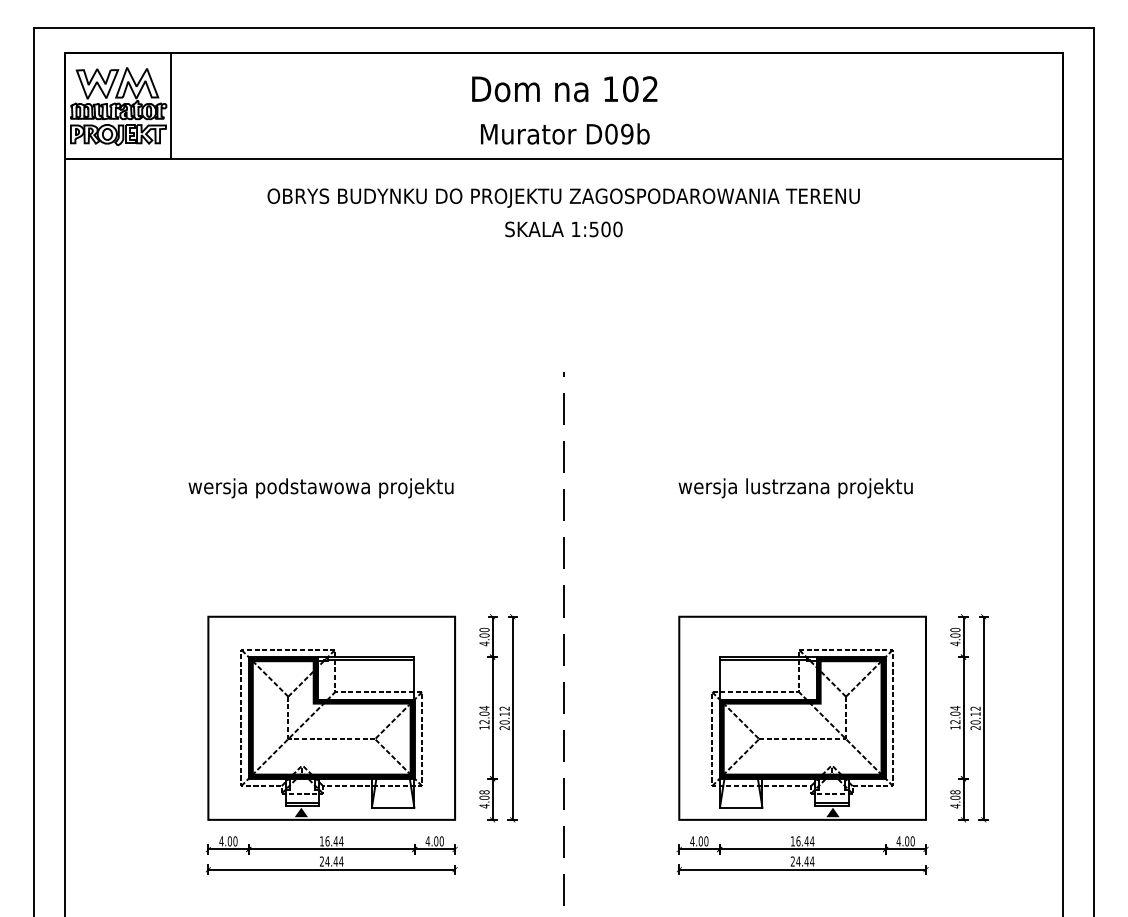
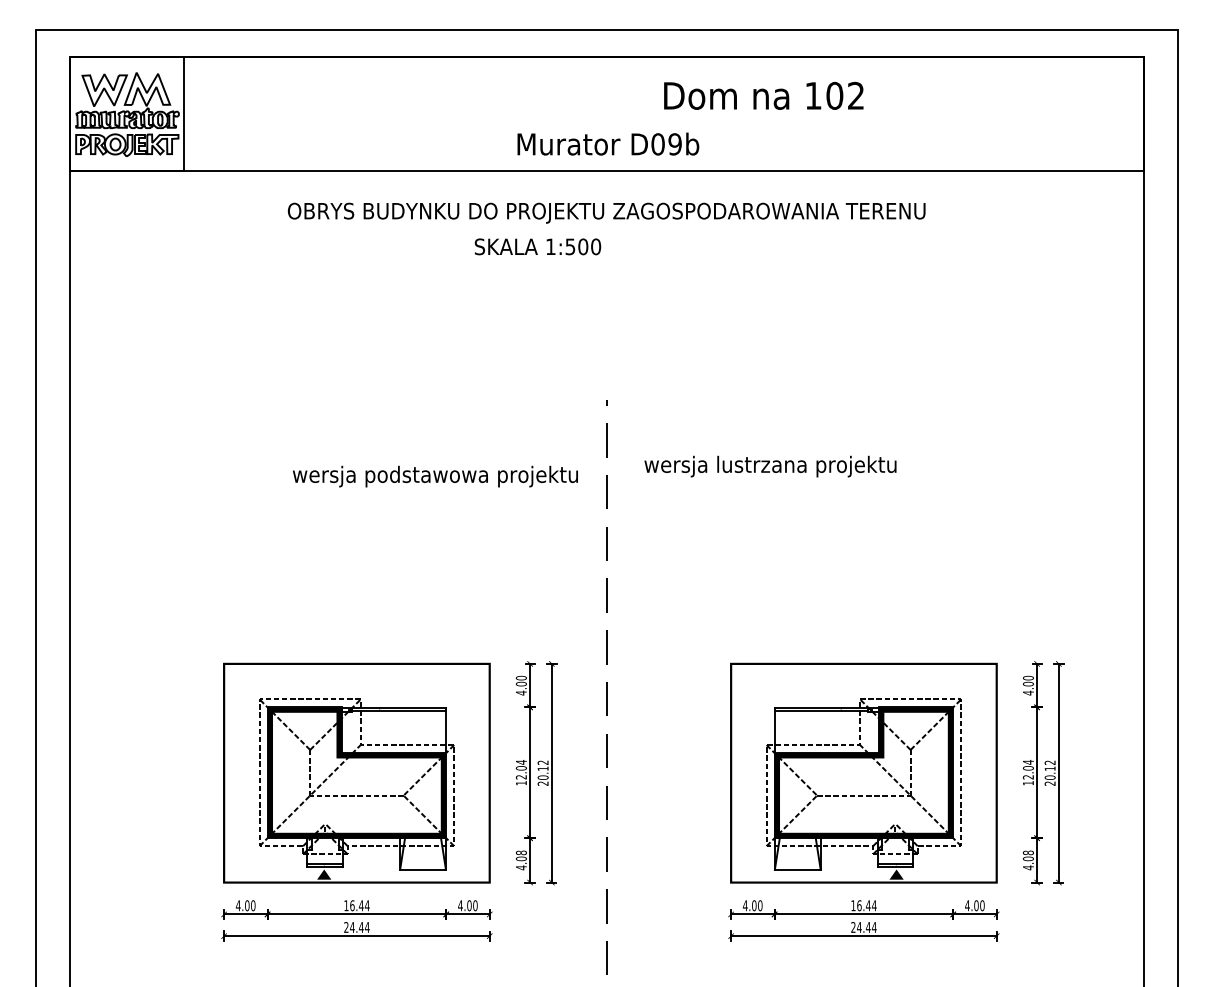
text: (564, 88) -> (763, 95), moved
text: (563, 229) -> (537, 246), moved
text: (321, 488) -> (435, 476), moved
text: (795, 488) -> (770, 466), moved

